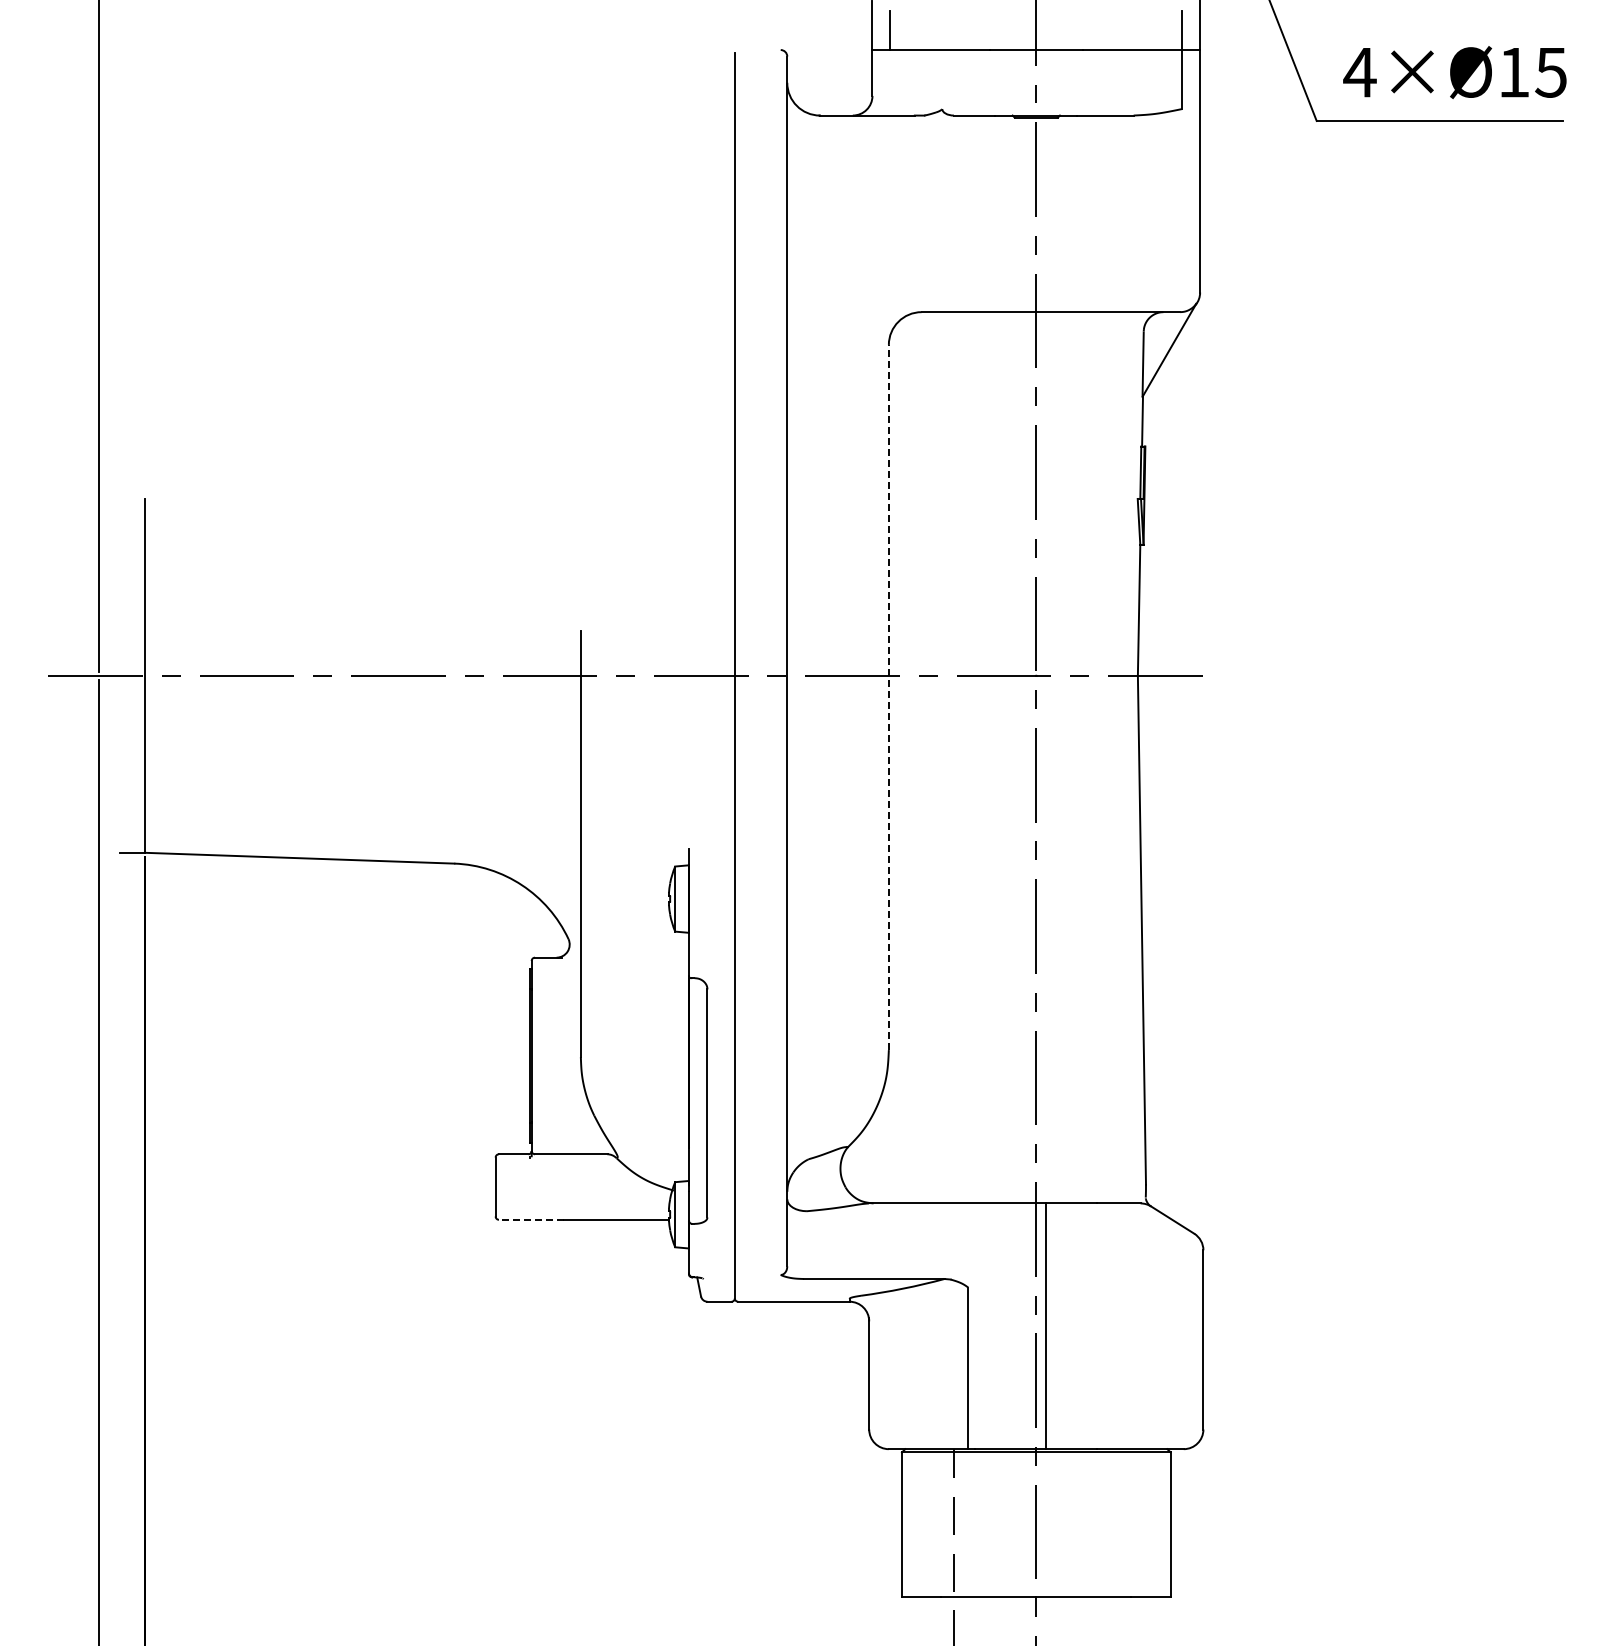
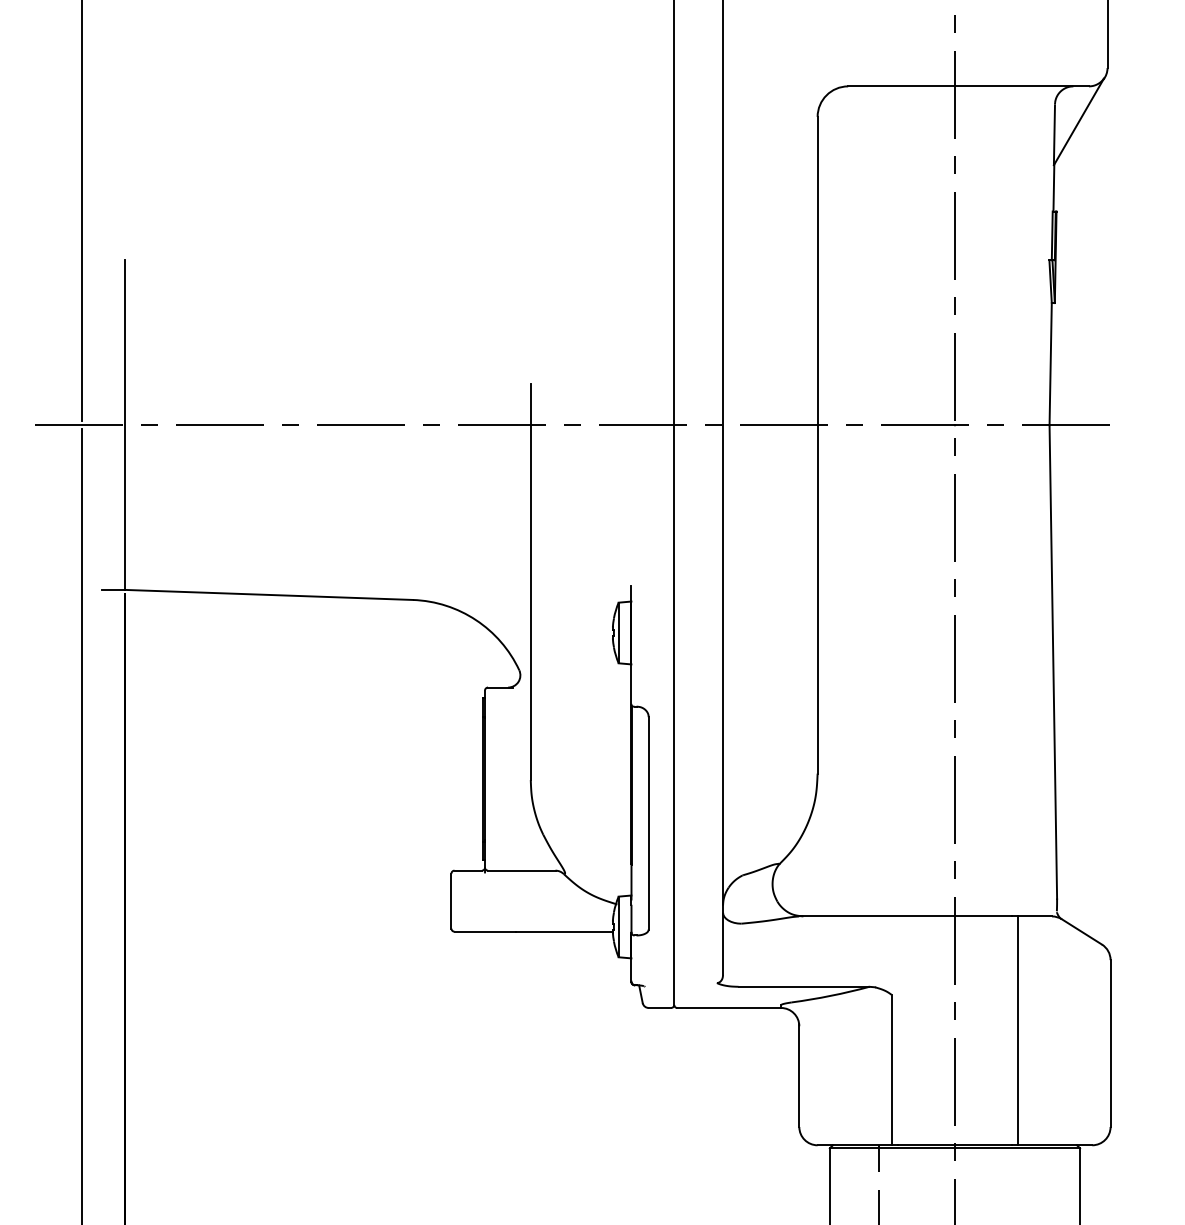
line: (888, 697) -> (817, 445), dashed -> solid
line: (531, 1219) -> (484, 931), dashed -> solid
line: (1046, 1326) -> (1018, 1031), moved

